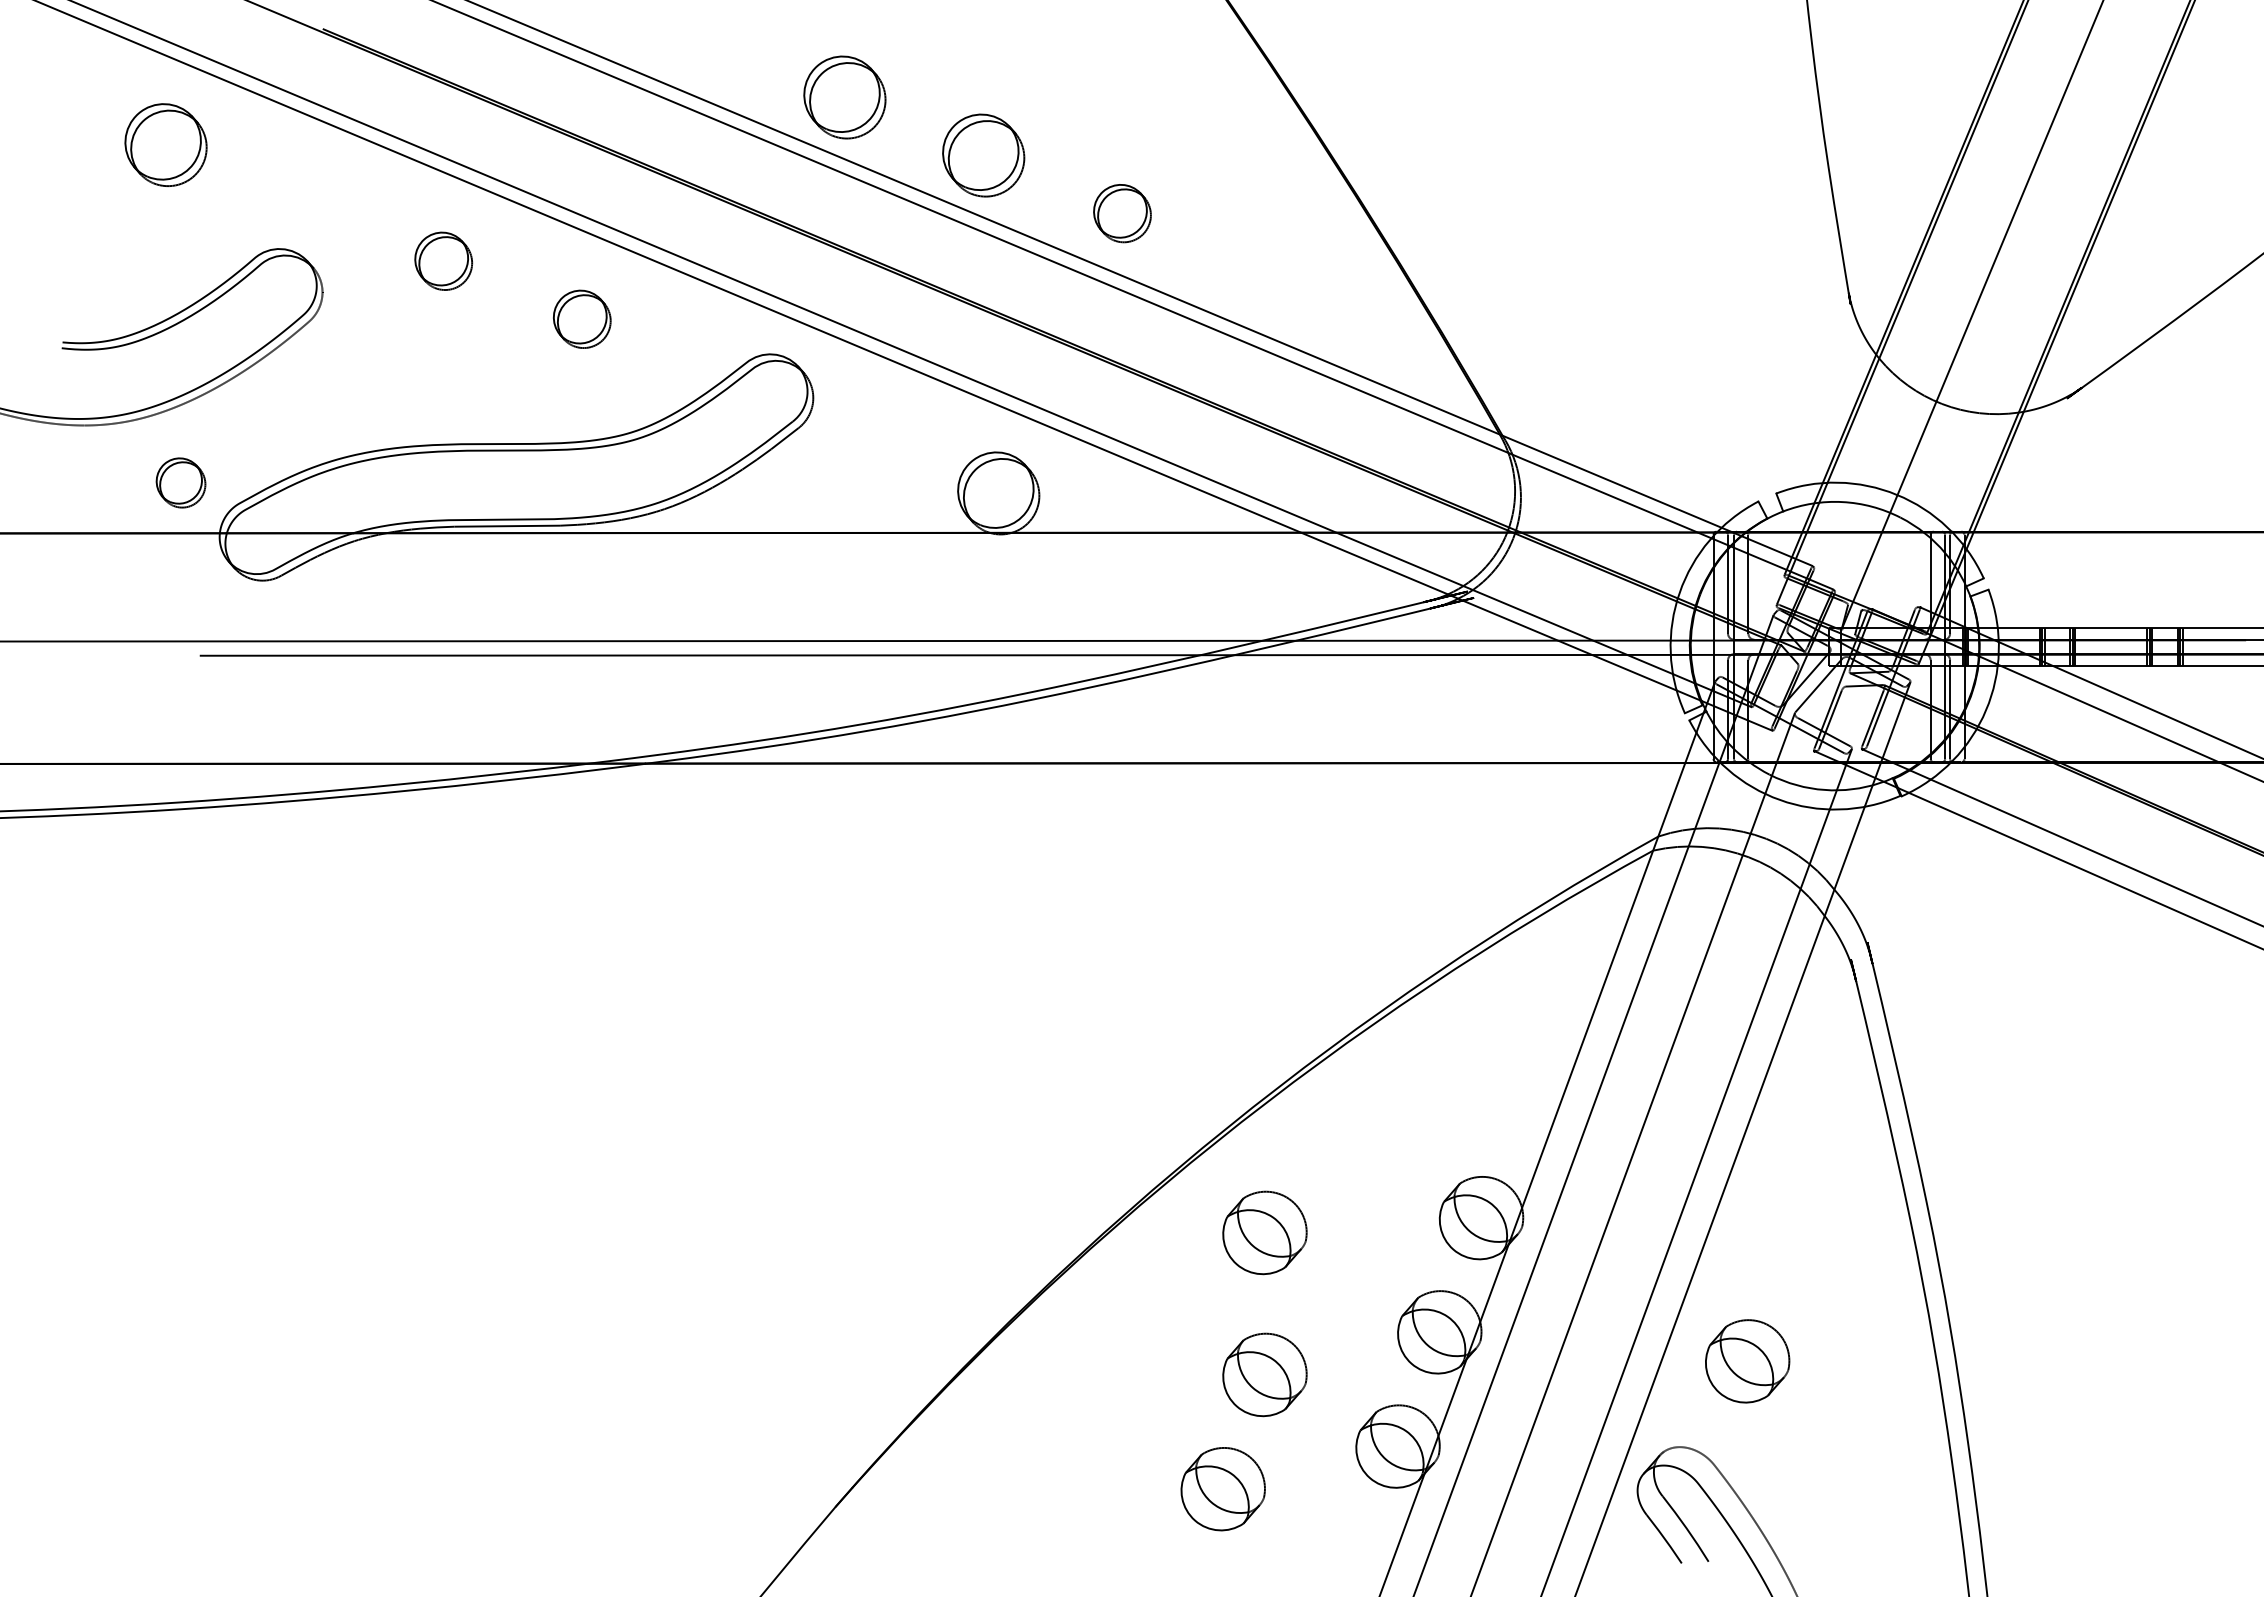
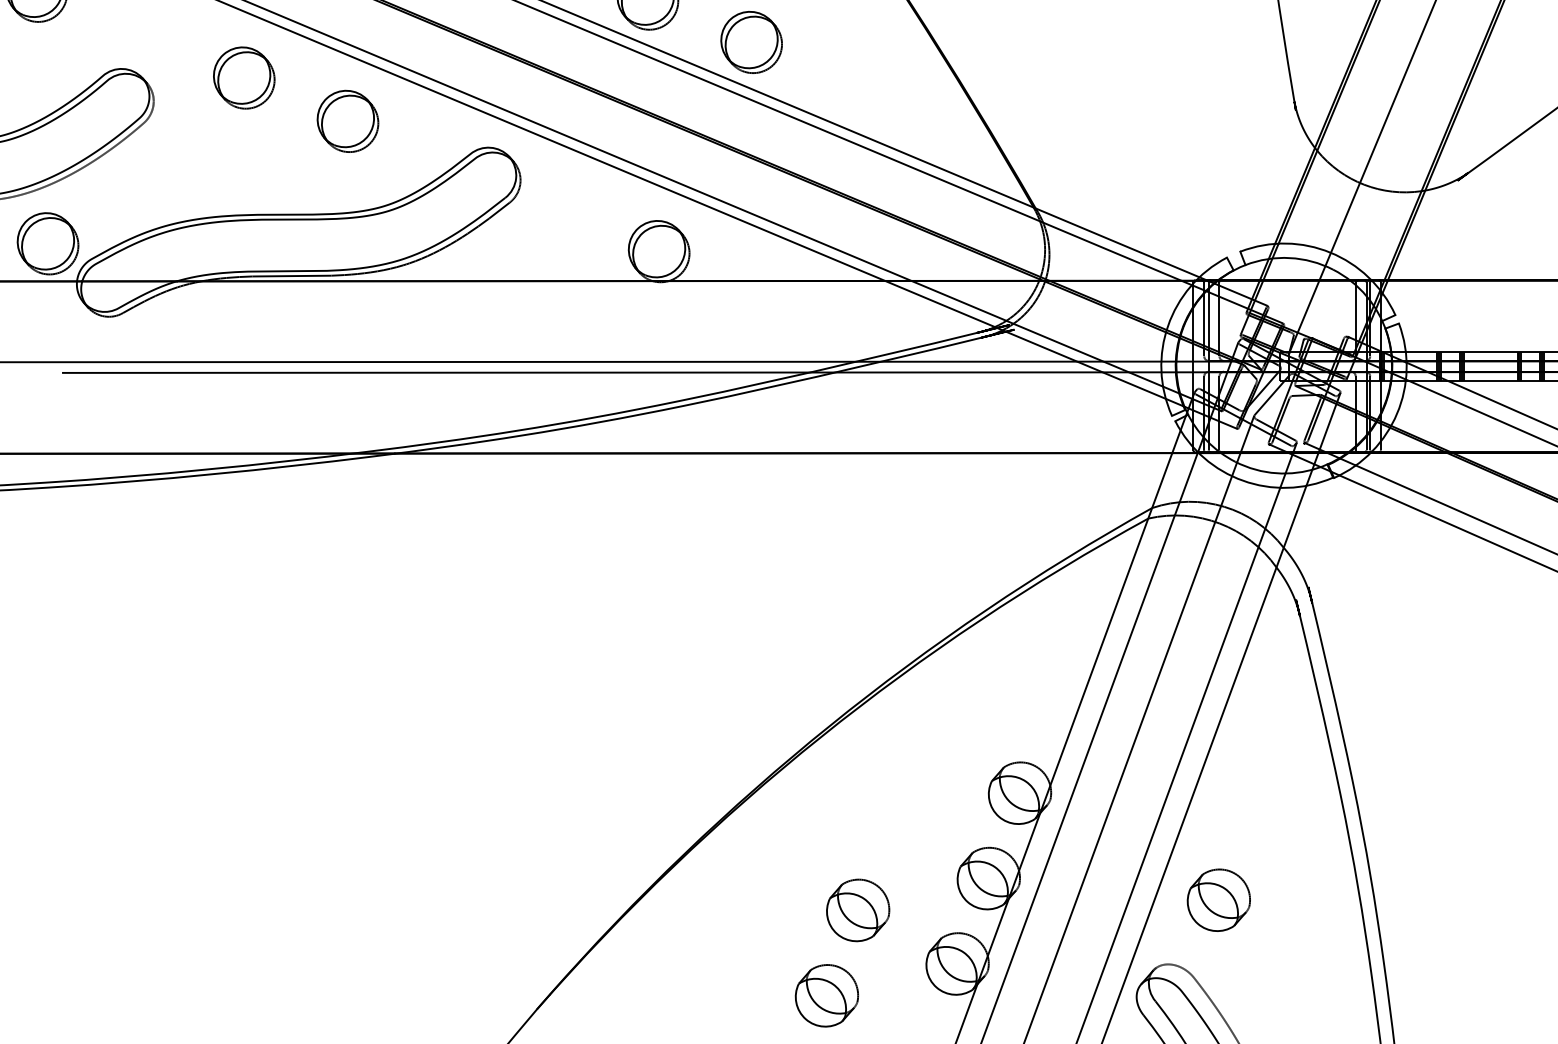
part: (1122, 213) -> (751, 42), size x1.43
part: (443, 261) -> (244, 78), size x1.43
part: (581, 319) -> (347, 121), size x1.43
part: (180, 482) -> (47, 243), size x1.67
part: (1264, 1232) -> (857, 803), removed

